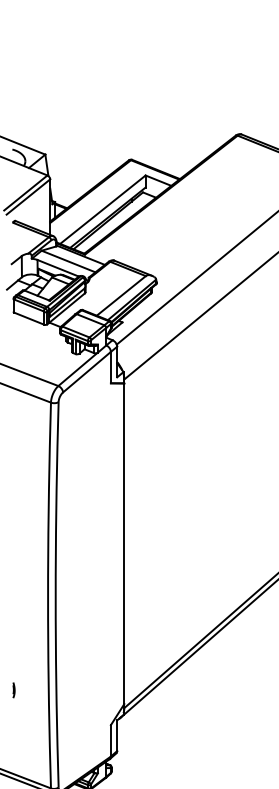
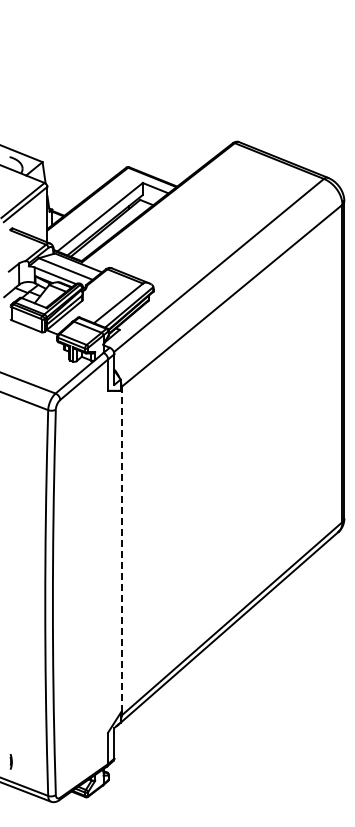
line: (124, 542) -> (121, 550), solid -> dashed
part: (13, 689) -> (10, 761), moved

